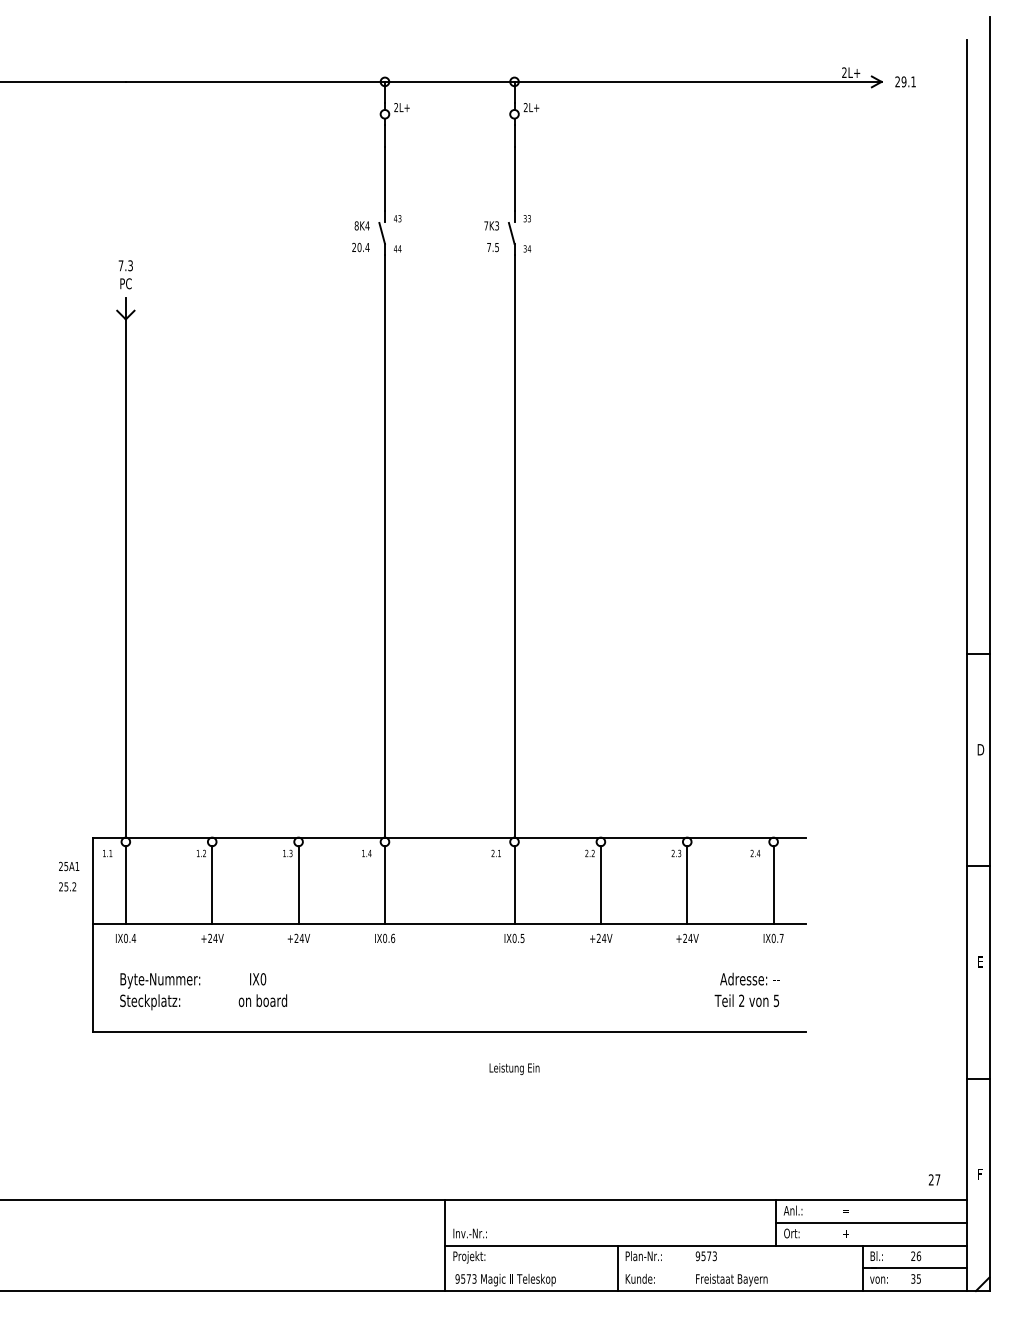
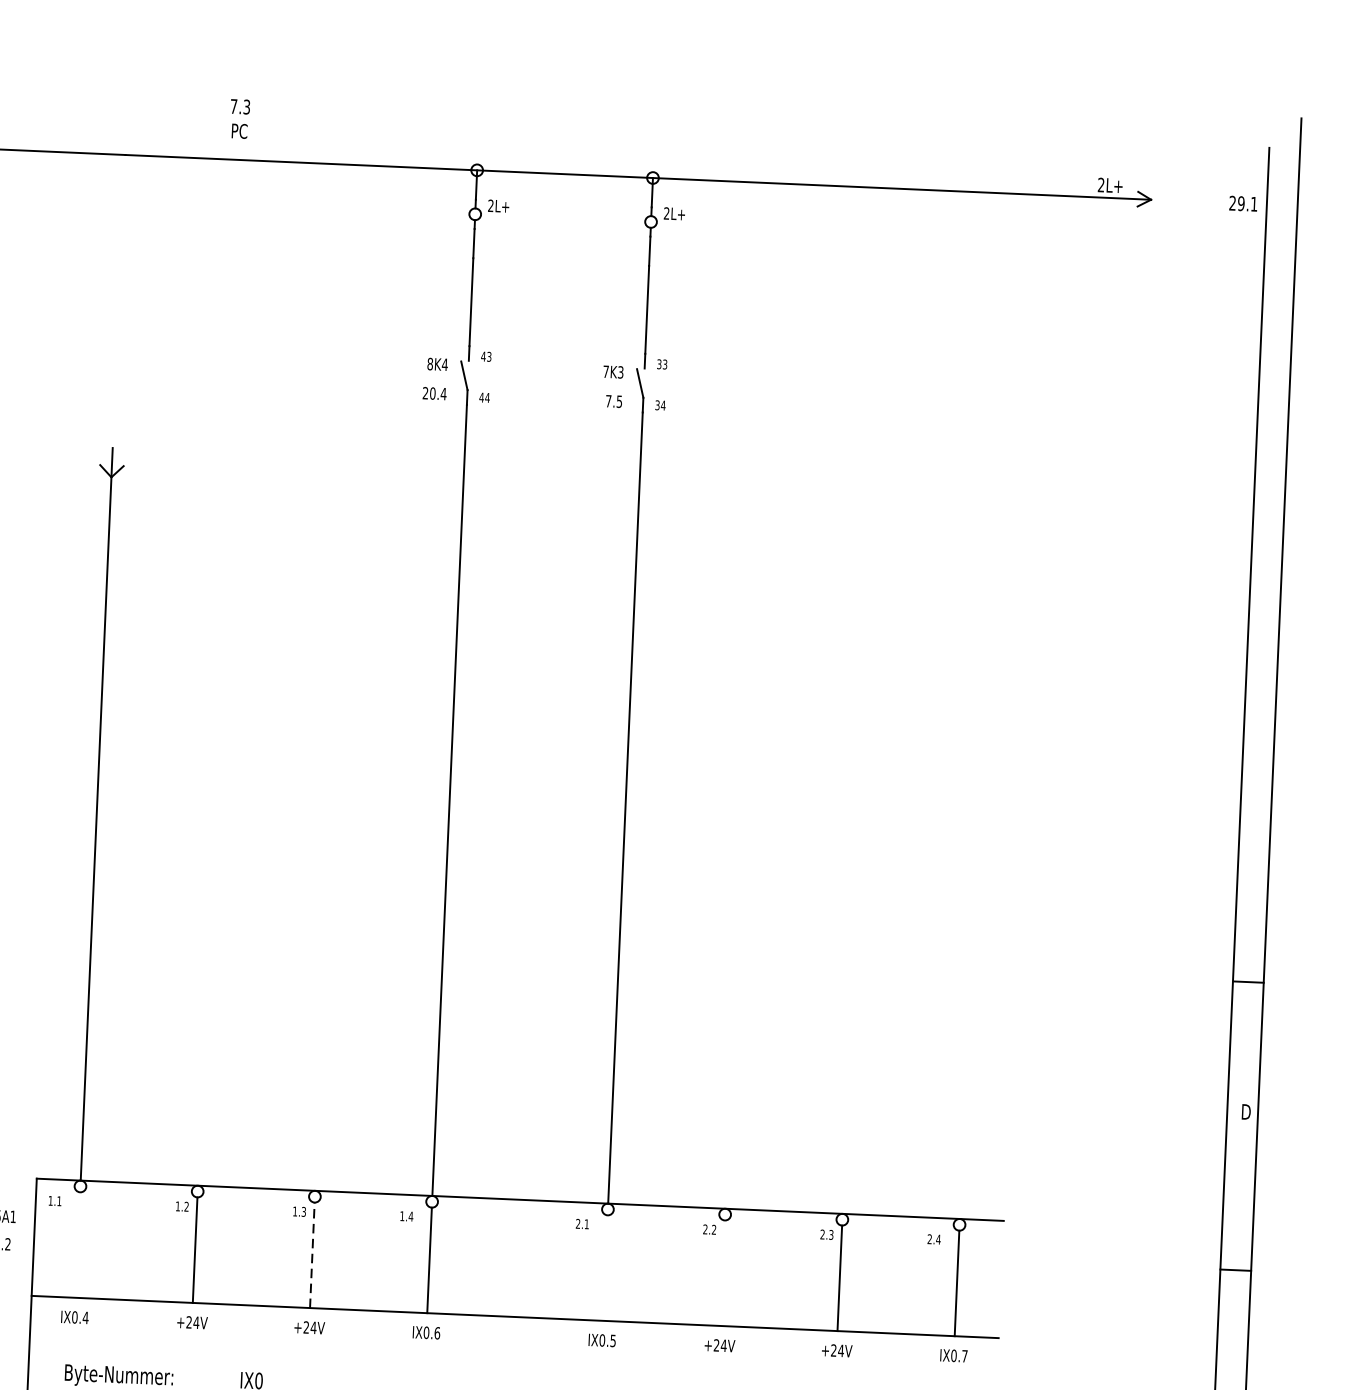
text: (905, 81) -> (1243, 203), moved
text: (125, 274) -> (239, 118), moved
line: (125, 885) -> (77, 1245), removed
line: (298, 885) -> (312, 1255), solid -> dashed
line: (514, 885) -> (605, 1268), removed
line: (600, 885) -> (722, 1273), removed

